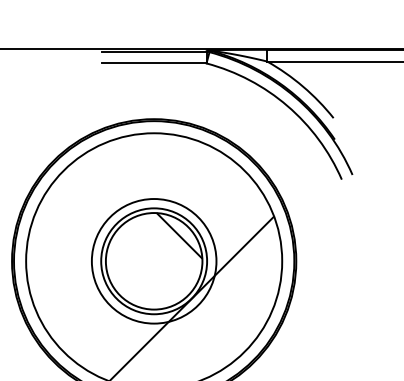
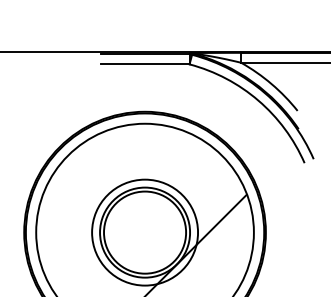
hatch: (179, 235) -> (166, 210), removed

